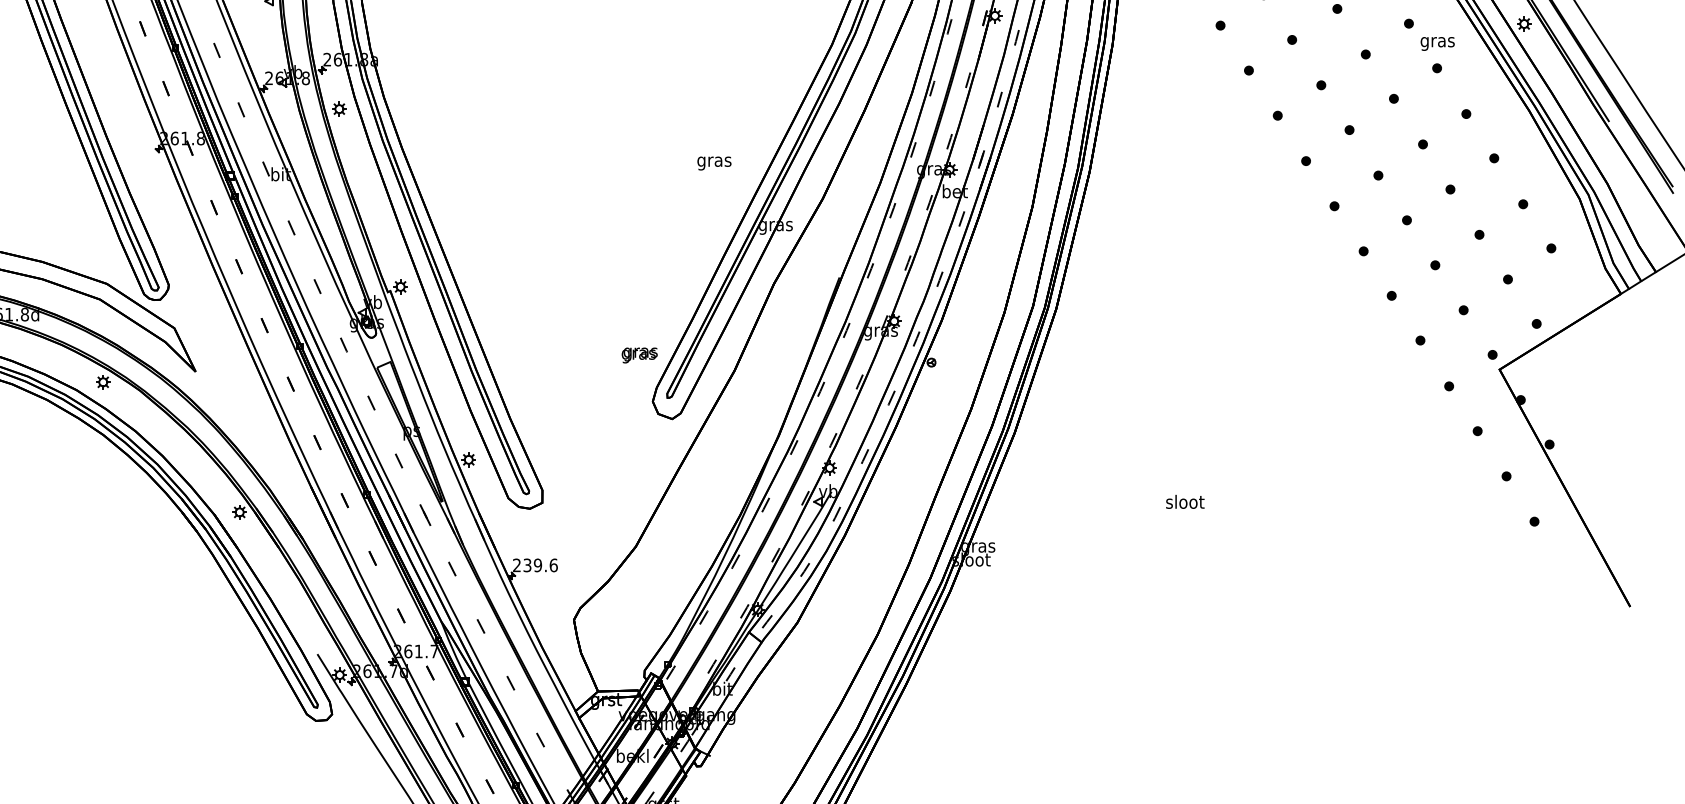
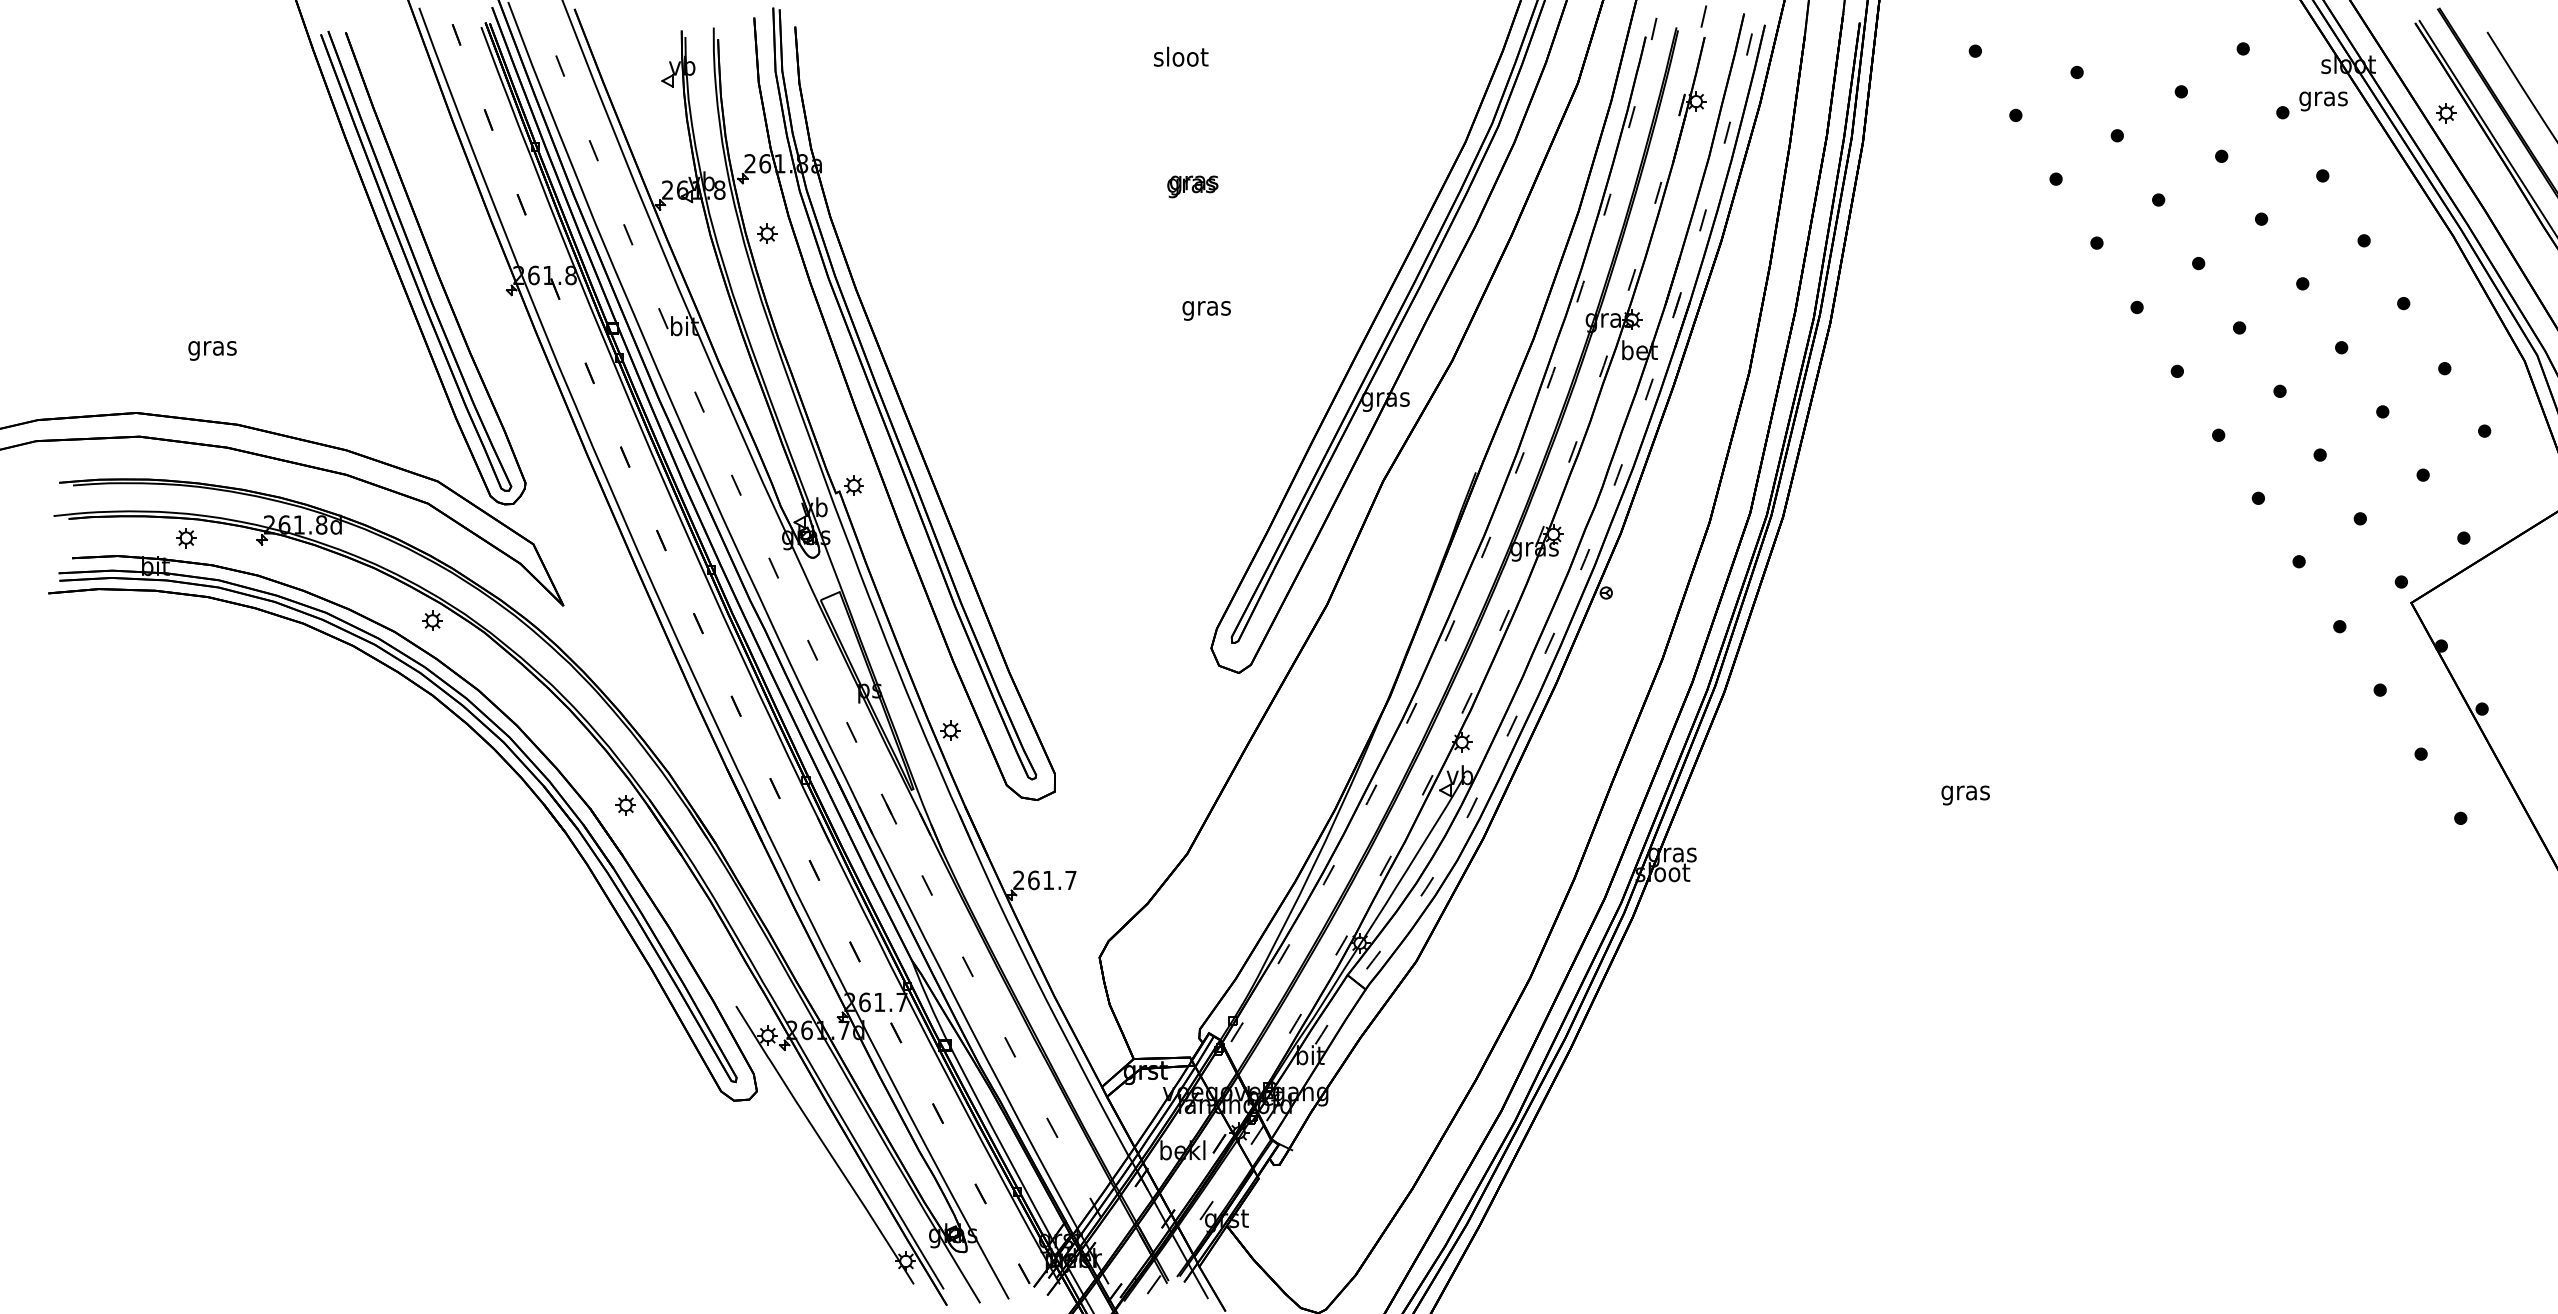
text: (1437, 43) -> (2323, 101), moved
text: (714, 163) -> (1206, 310), moved
text: (639, 355) -> (1192, 186), moved
text: (1185, 503) -> (1965, 792), sloot -> gras
text: (540, 565) -> (1052, 880), 239.6 -> 261.7

